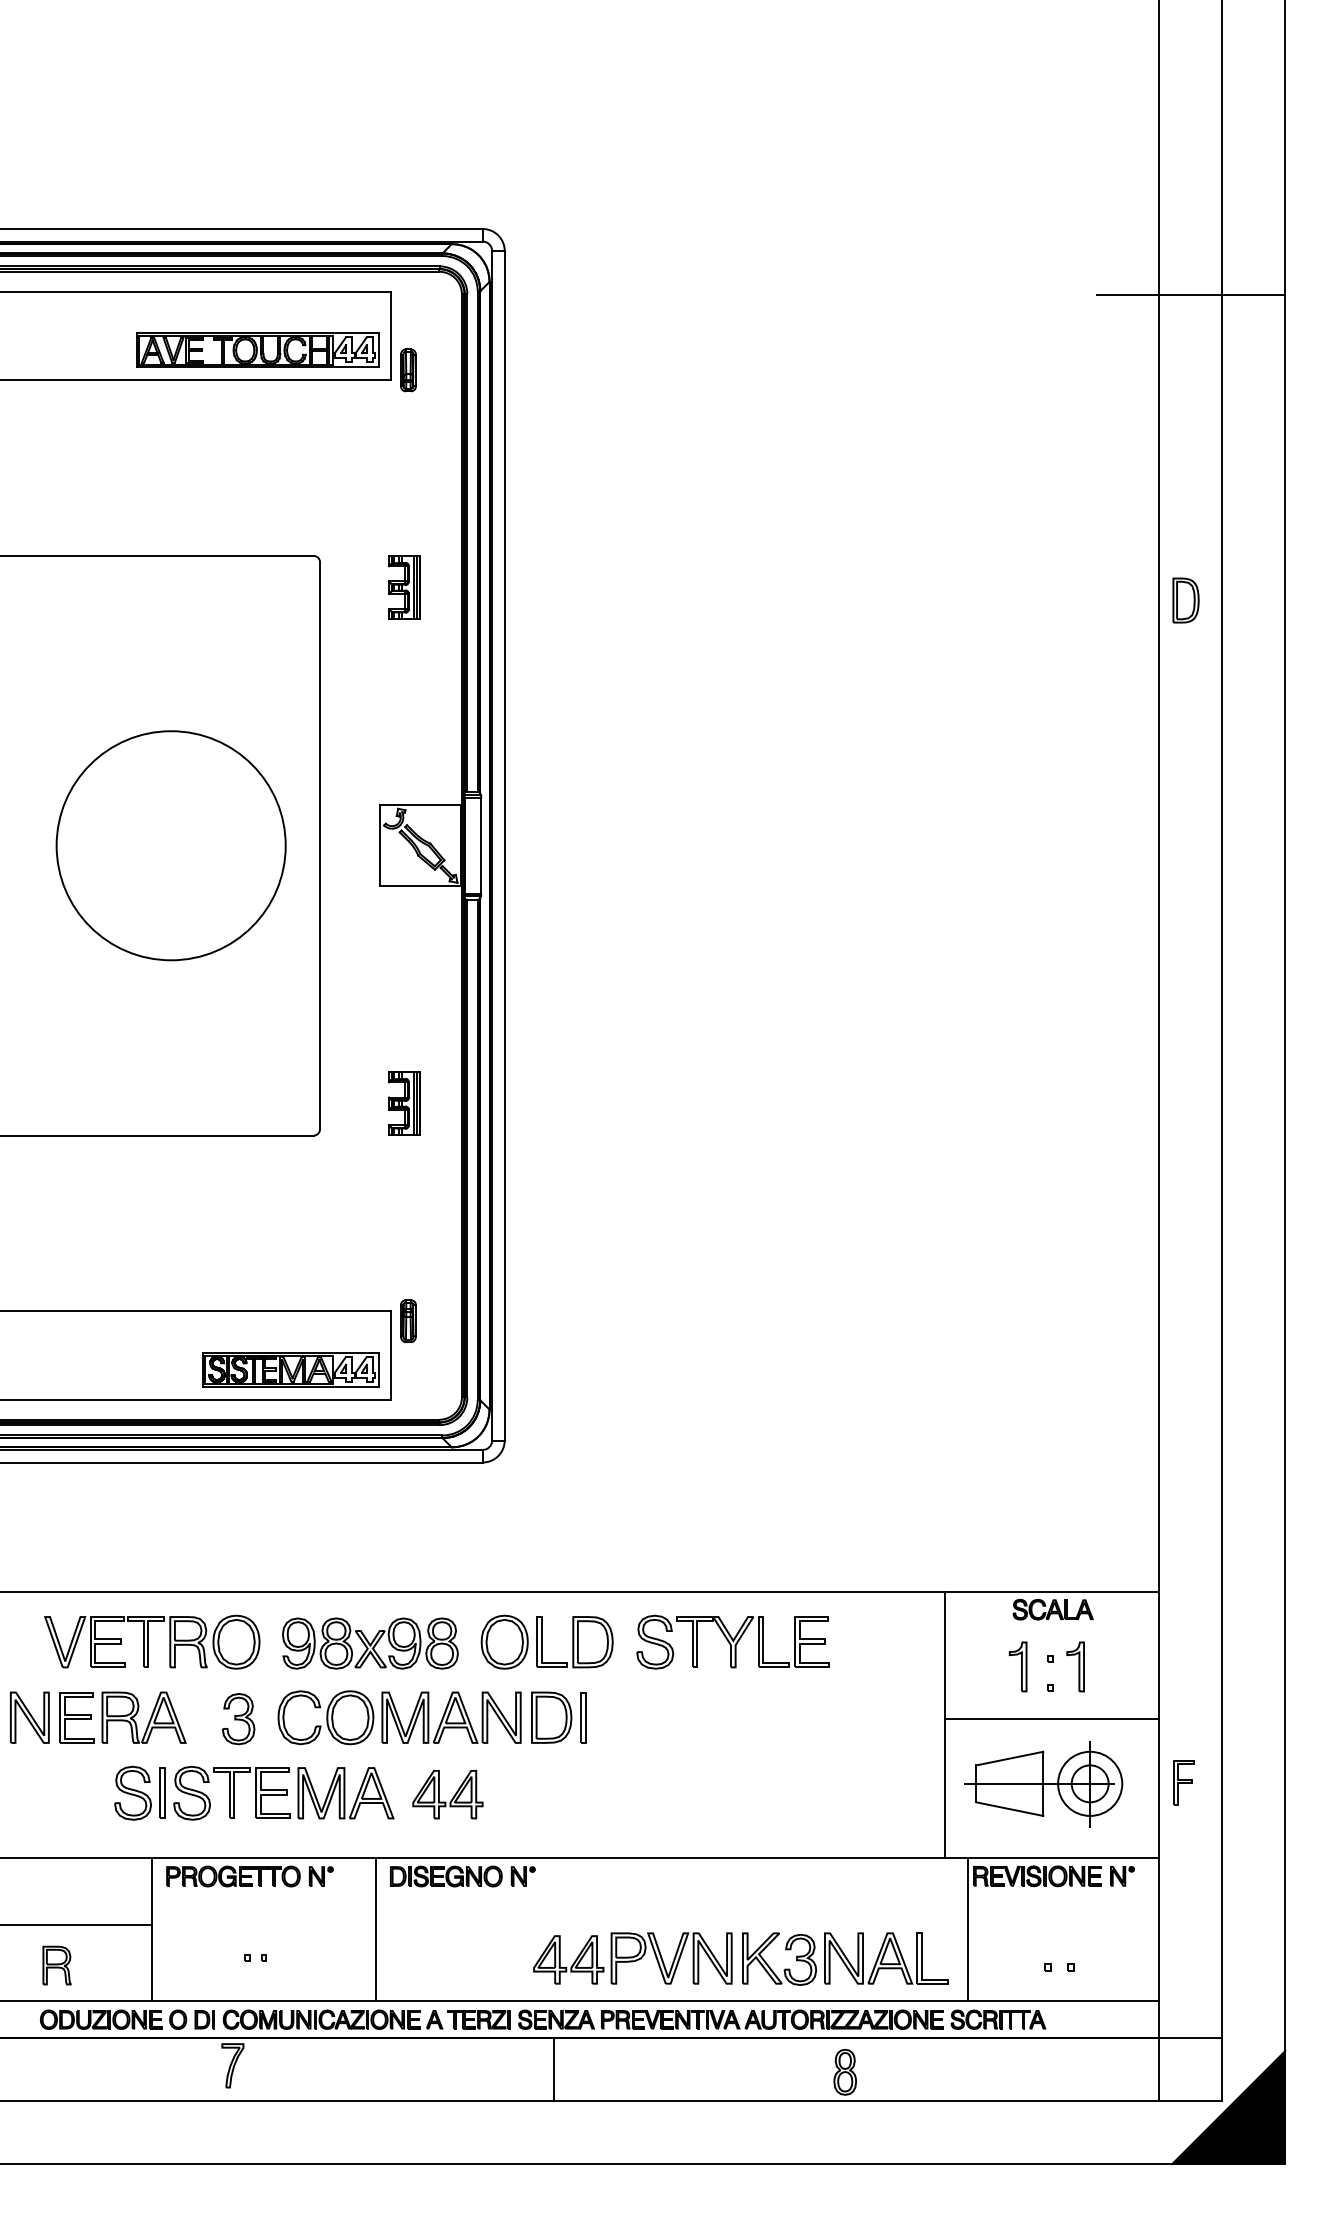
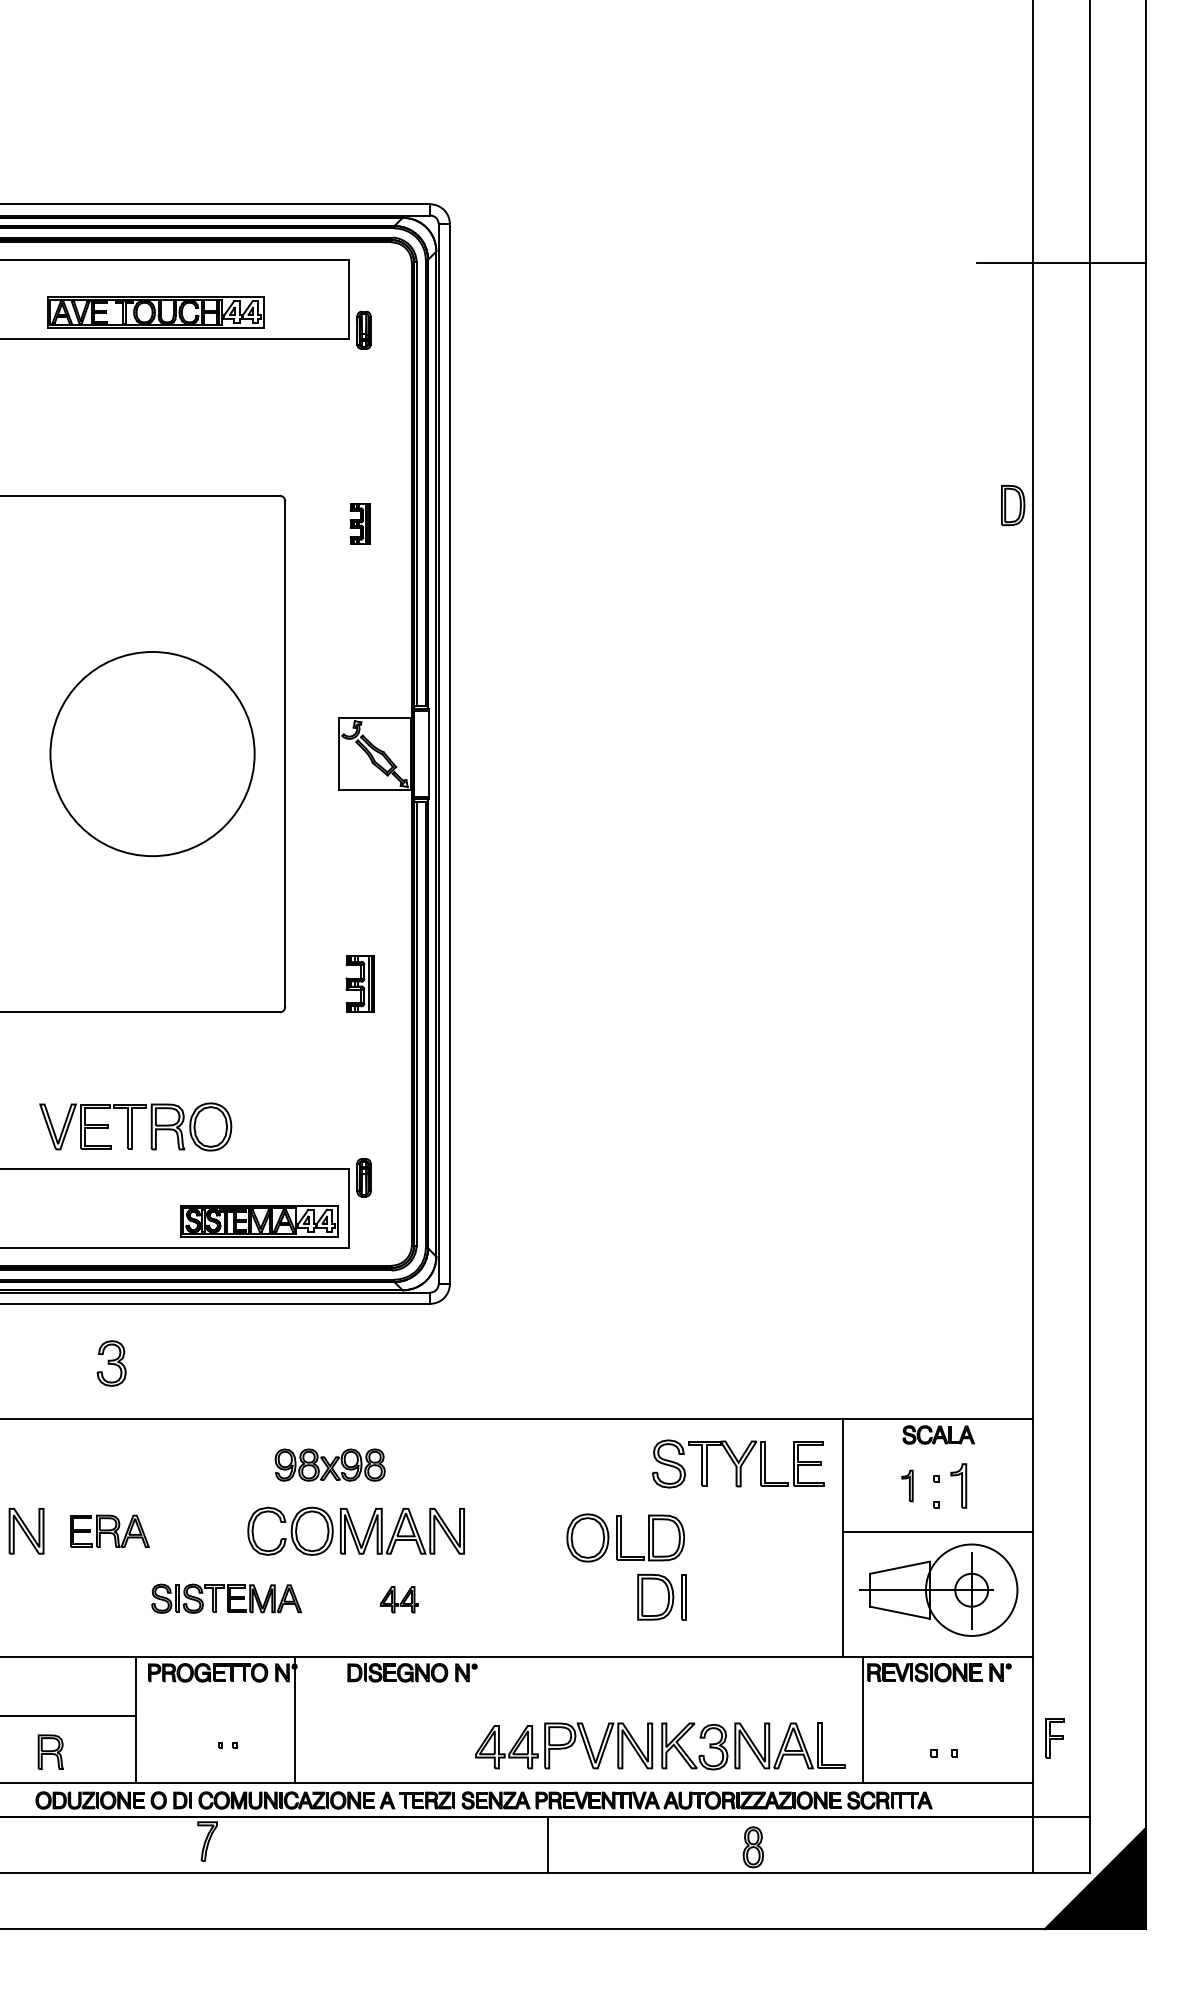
part: (257, 350) -> (155, 312), moved
part: (403, 587) -> (359, 523), size x0.7
part: (1186, 600) -> (1013, 505), moved
part: (152, 1641) -> (135, 1126), moved
part: (546, 1641) -> (625, 1537), moved
part: (733, 1641) -> (738, 1463), moved
part: (370, 1642) -> (330, 1464), size x0.7
part: (1018, 1666) -> (907, 1485), size x0.7
part: (122, 1717) -> (109, 1531), size x0.7
part: (558, 1717) -> (661, 1597), moved
part: (238, 1719) -> (111, 1363), moved
circle: (1089, 1783) -> (971, 1589), size x1.6
part: (1183, 1783) -> (1054, 1738), moved
part: (254, 1793) -> (226, 1598), size x0.6
part: (448, 1794) -> (399, 1599), size x0.6
line: (376, 1928) -> (295, 1719), moved
line: (553, 2070) -> (547, 1845), moved

